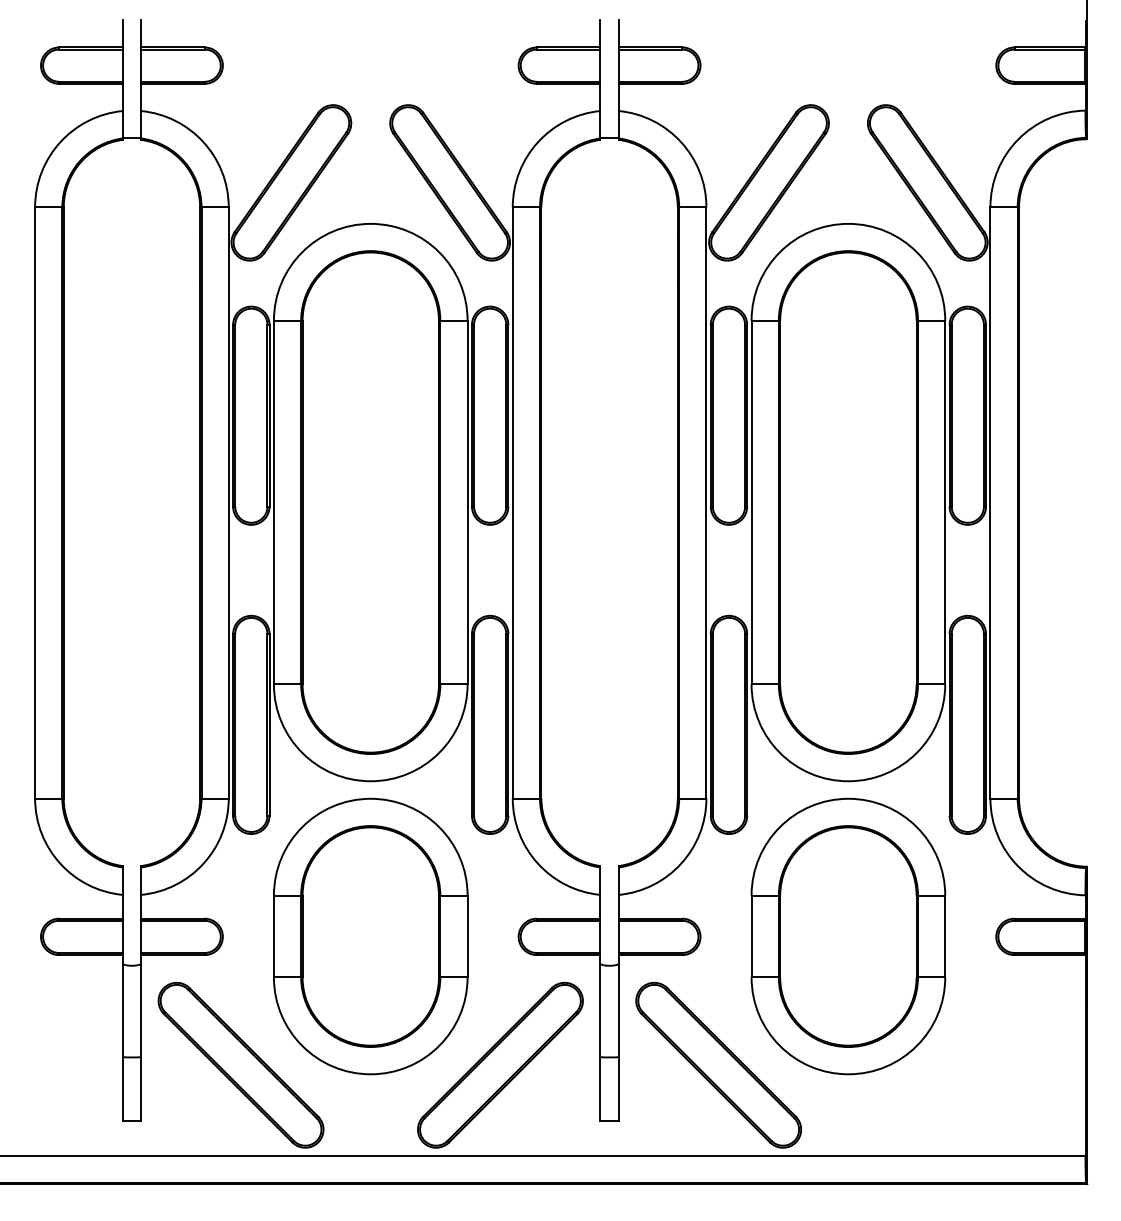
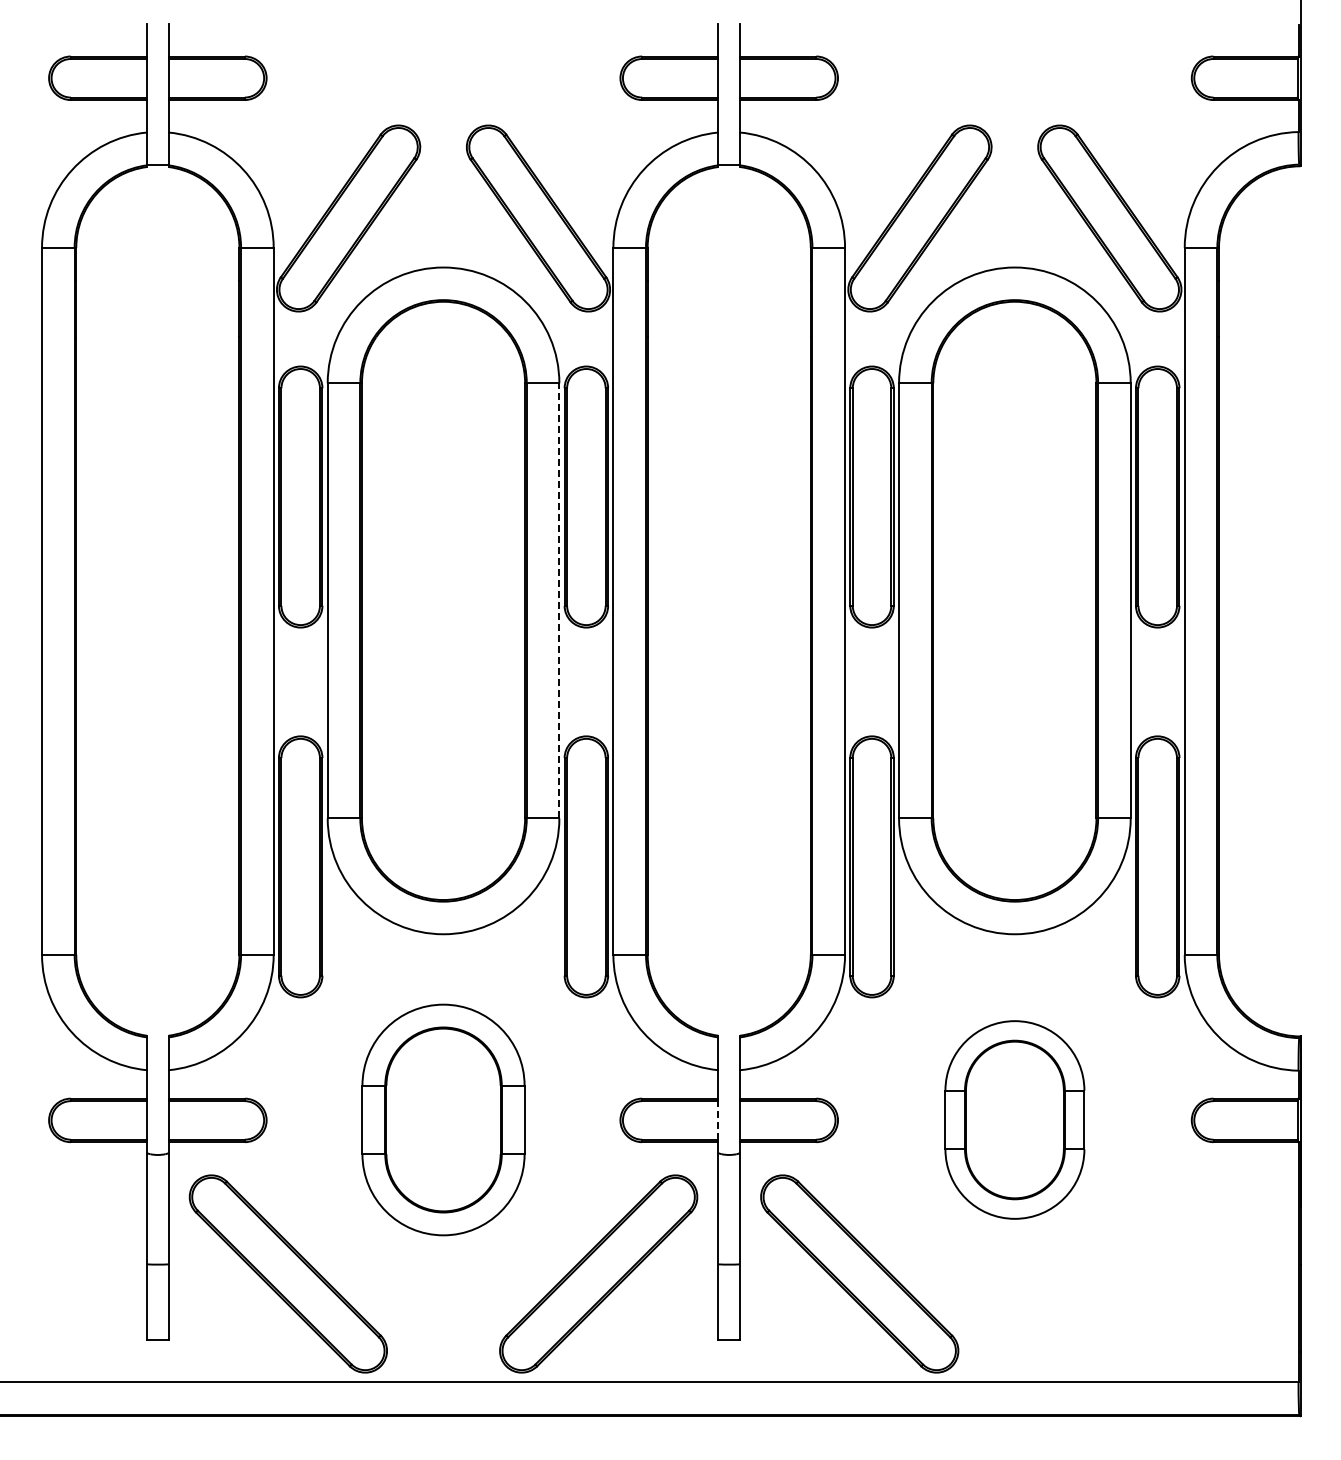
line: (467, 502) -> (559, 600), solid -> dashed
part: (370, 936) -> (443, 1119), size x0.7
line: (600, 936) -> (718, 1119), solid -> dashed
part: (848, 936) -> (1014, 1119), size x0.6

